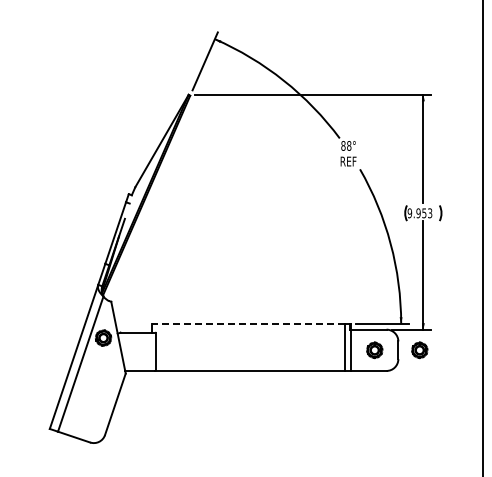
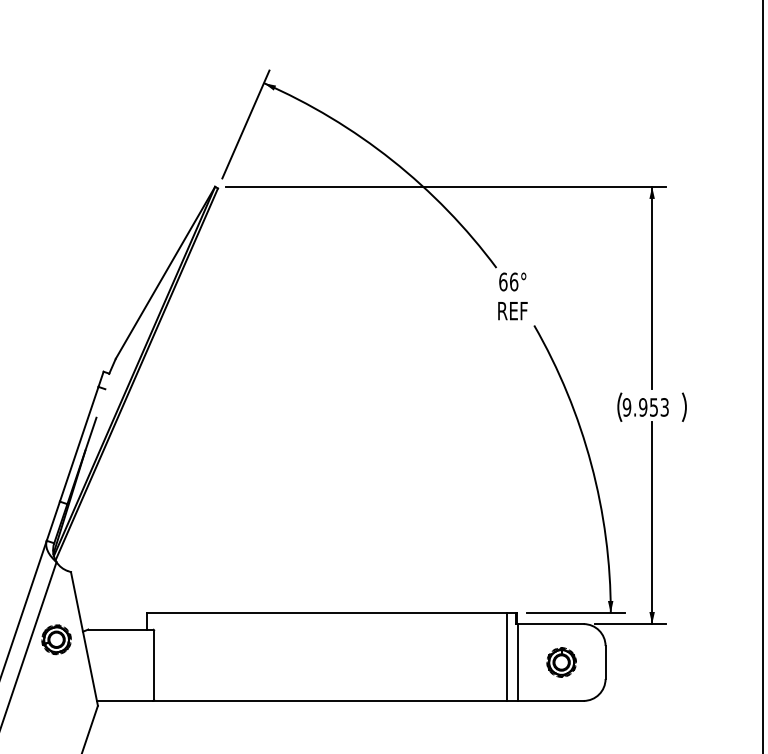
text: (346, 145) -> (509, 281), 88° -> 66°
line: (248, 323) -> (326, 612), dashed -> solid
part: (419, 350) -> (644, 662), removed

